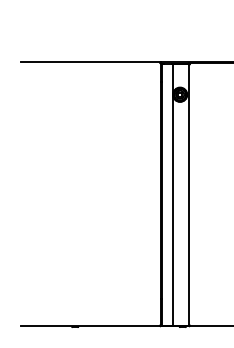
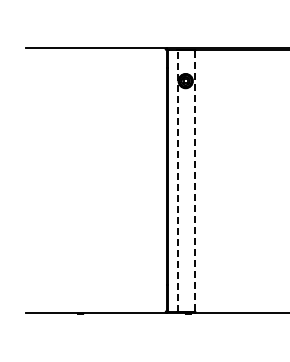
line: (172, 195) -> (178, 181), solid -> dashed
line: (188, 195) -> (194, 181), solid -> dashed

